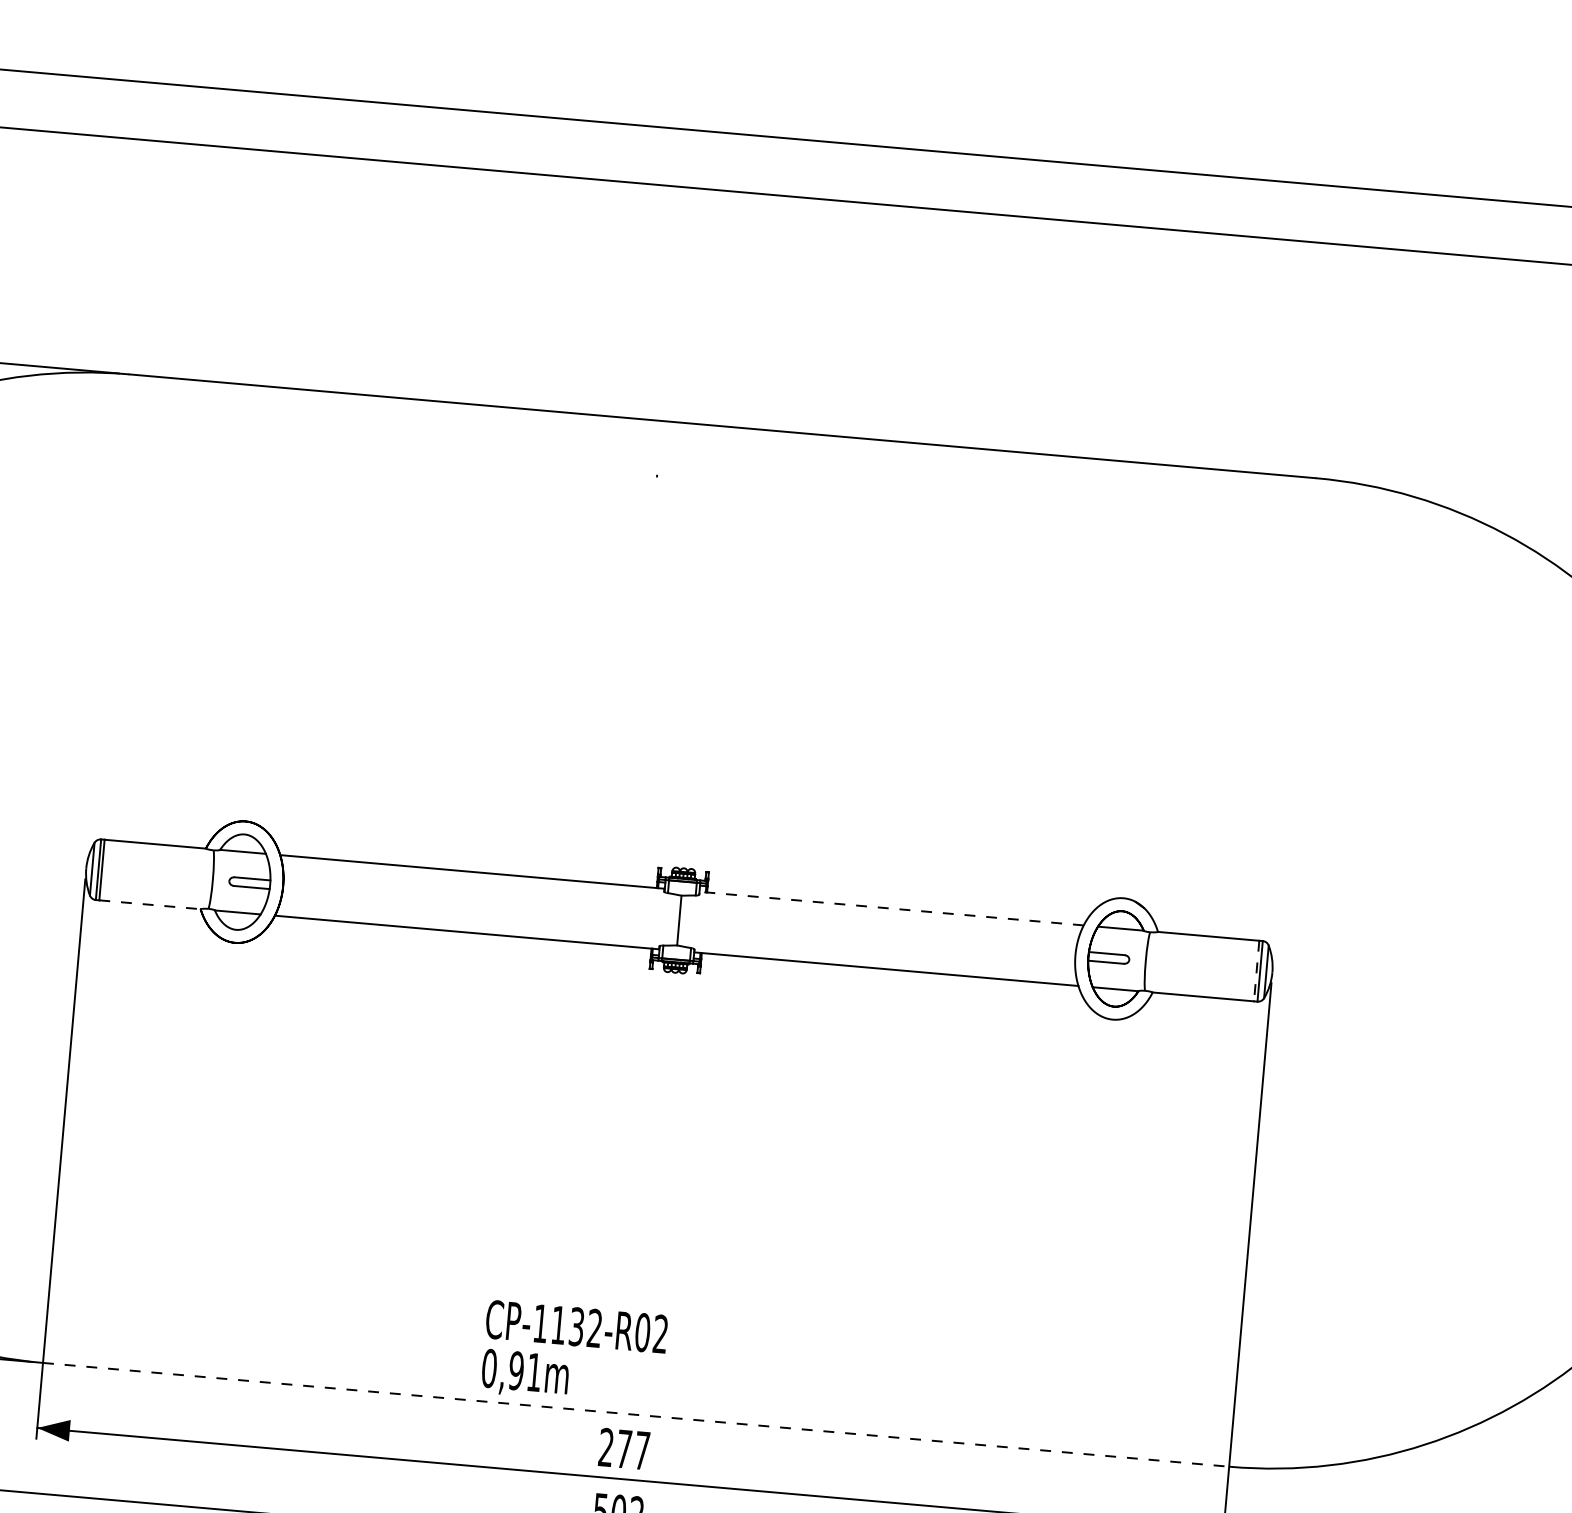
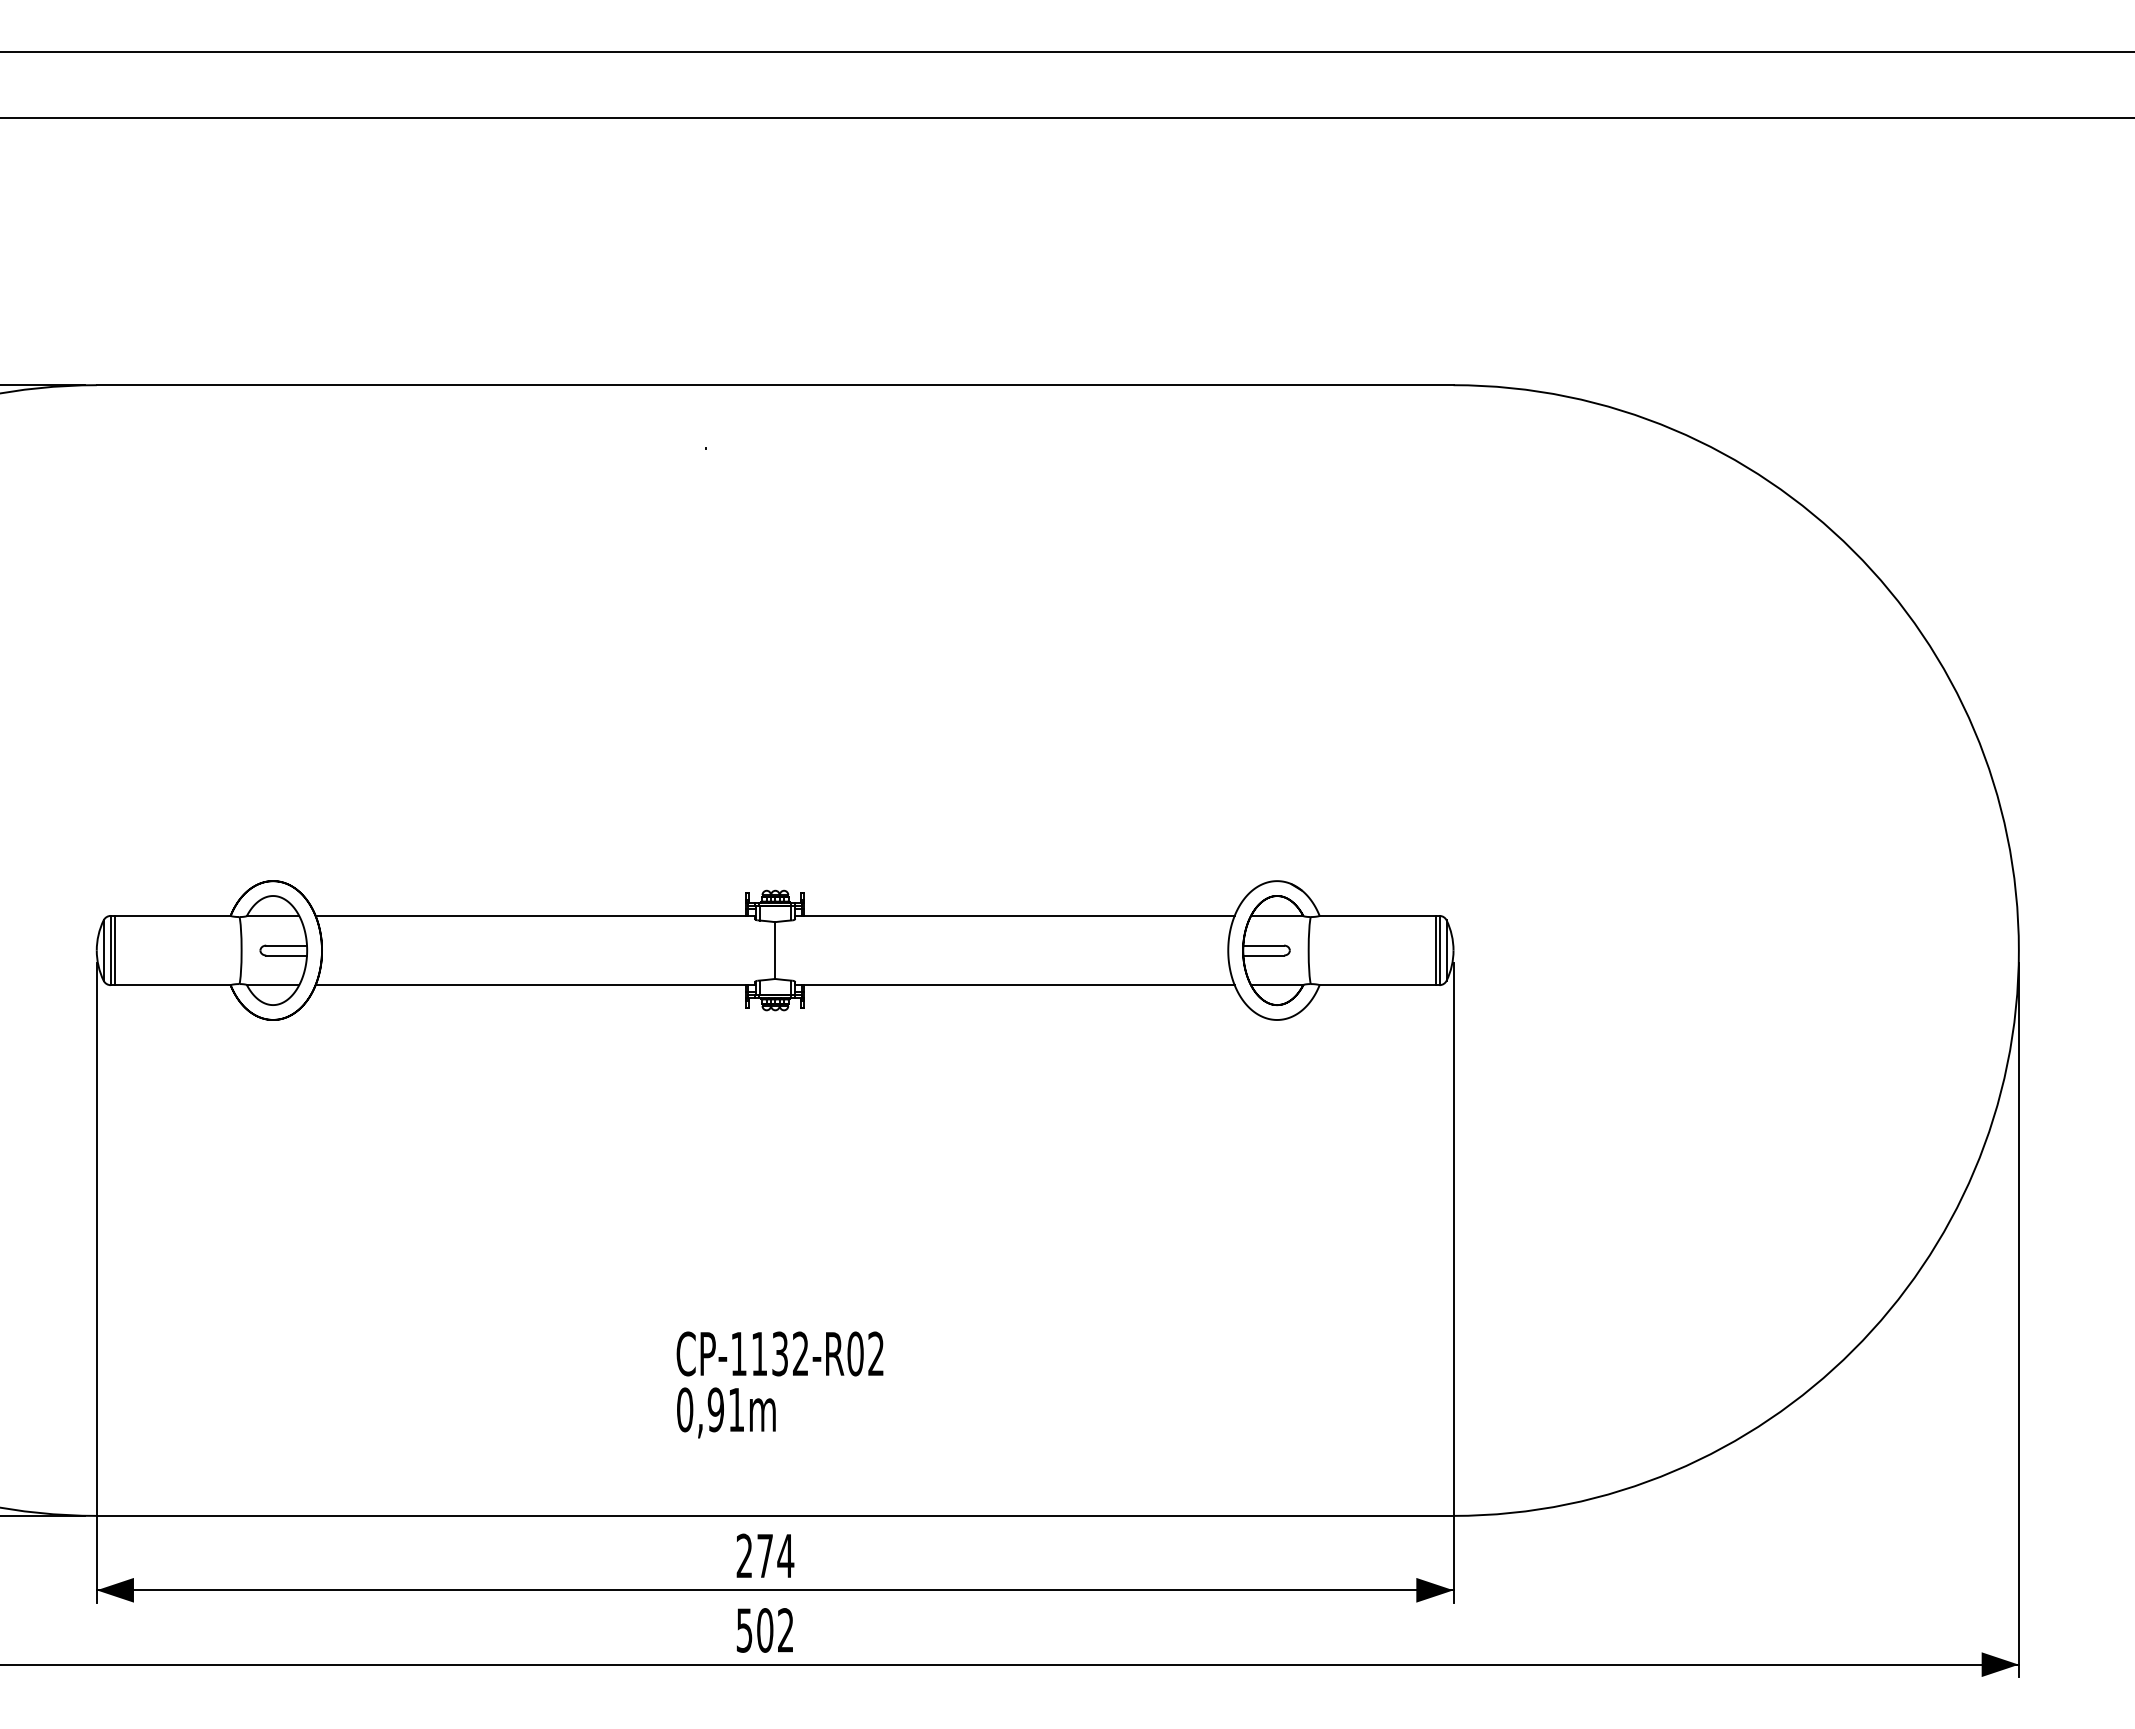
line: (149, 905) -> (172, 985), dashed -> solid
line: (891, 908) -> (1014, 915), dashed -> solid
line: (1256, 971) -> (1435, 950), dashed -> solid
text: (573, 1353) -> (779, 1384), moved
line: (636, 1414) -> (775, 1515), dashed -> solid
text: (642, 1450) -> (785, 1555), 277 -> 274

